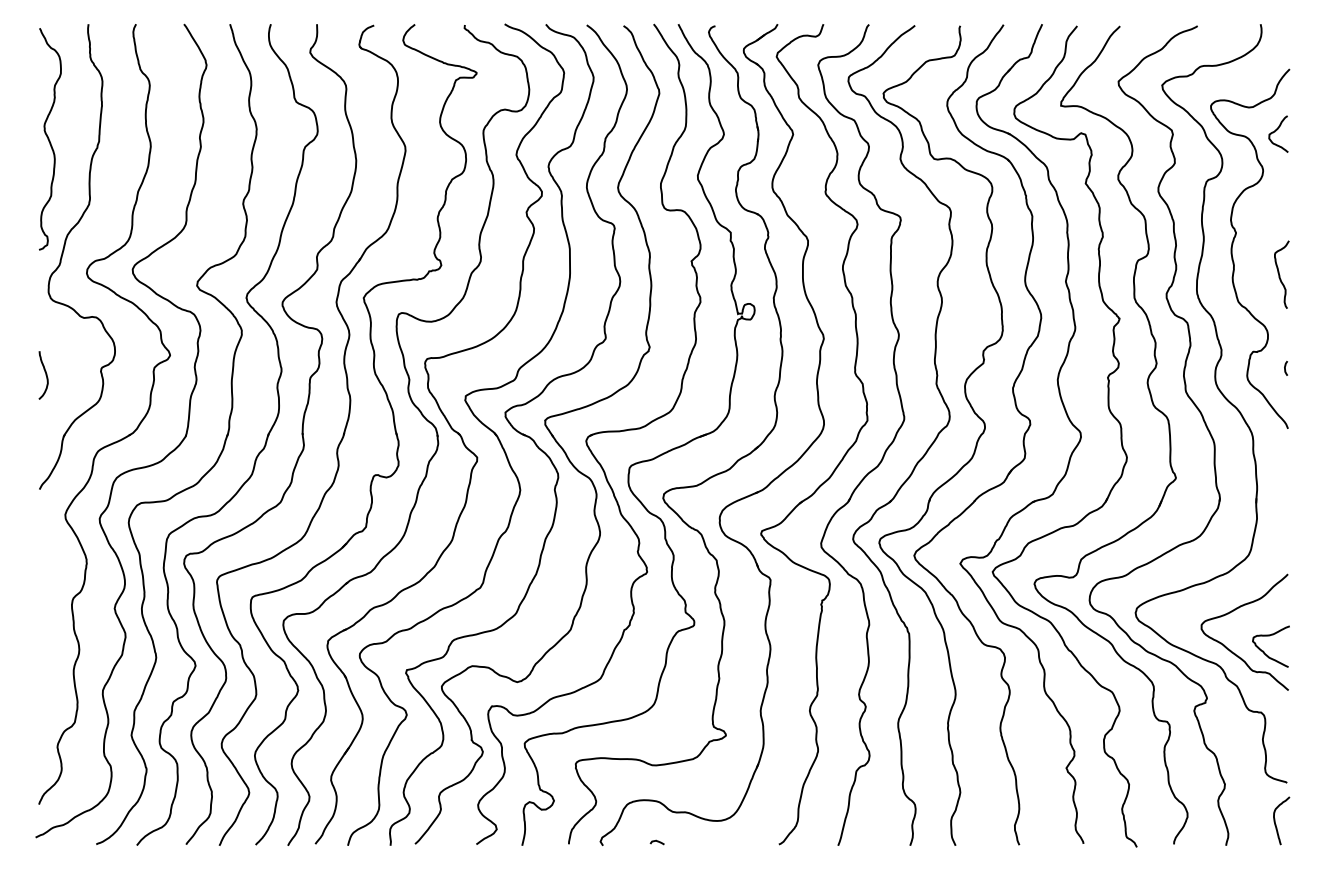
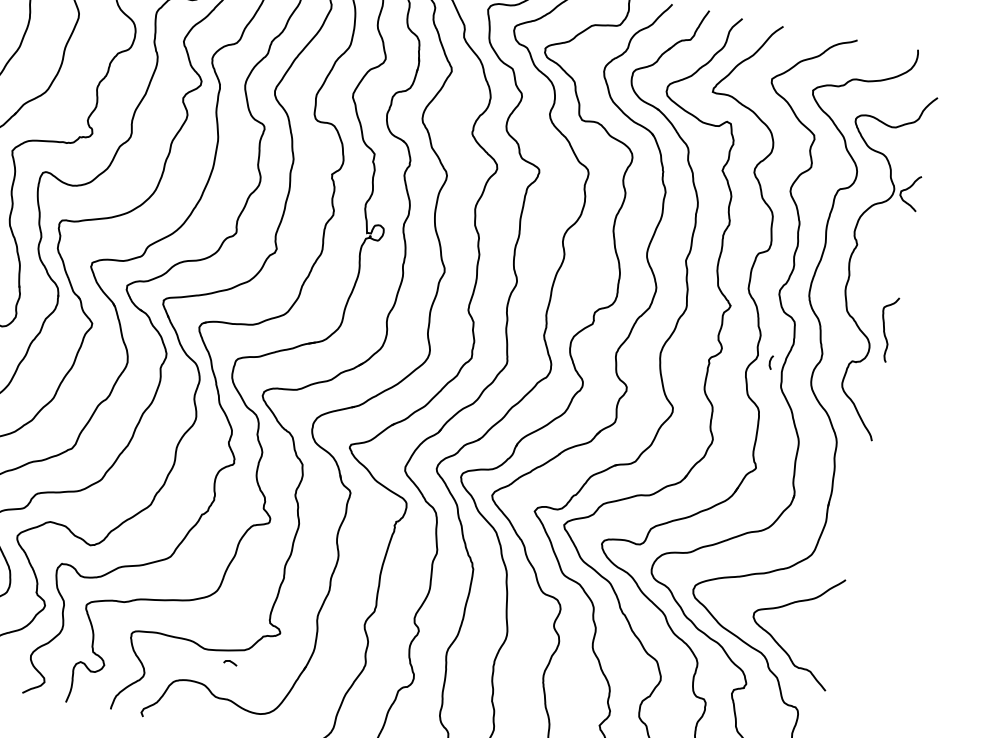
curve: (1276, 131) -> (908, 189), moved
curve: (1280, 275) -> (885, 329), moved
curve: (1285, 367) -> (770, 361), moved
curve: (1264, 651) -> (809, 649), removed
curve: (656, 841) -> (229, 661), moved

